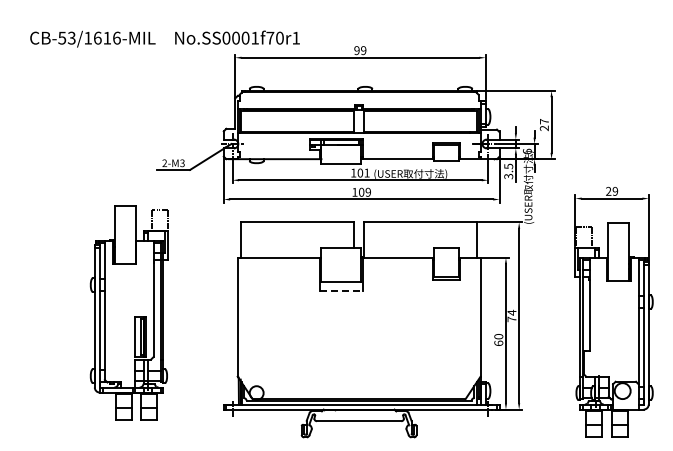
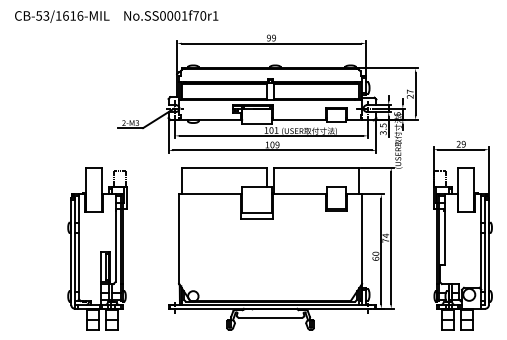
text: (164, 38) -> (116, 16), moved
line: (341, 290) -> (257, 219), dashed -> solid
part: (128, 312) -> (96, 248), moved

